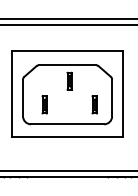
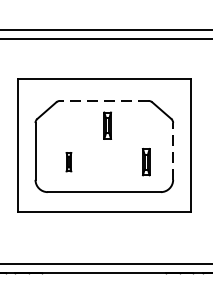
line: (67, 65) -> (104, 101), solid -> dashed
line: (112, 97) -> (173, 150), solid -> dashed
part: (44, 104) -> (68, 161), size x0.7

